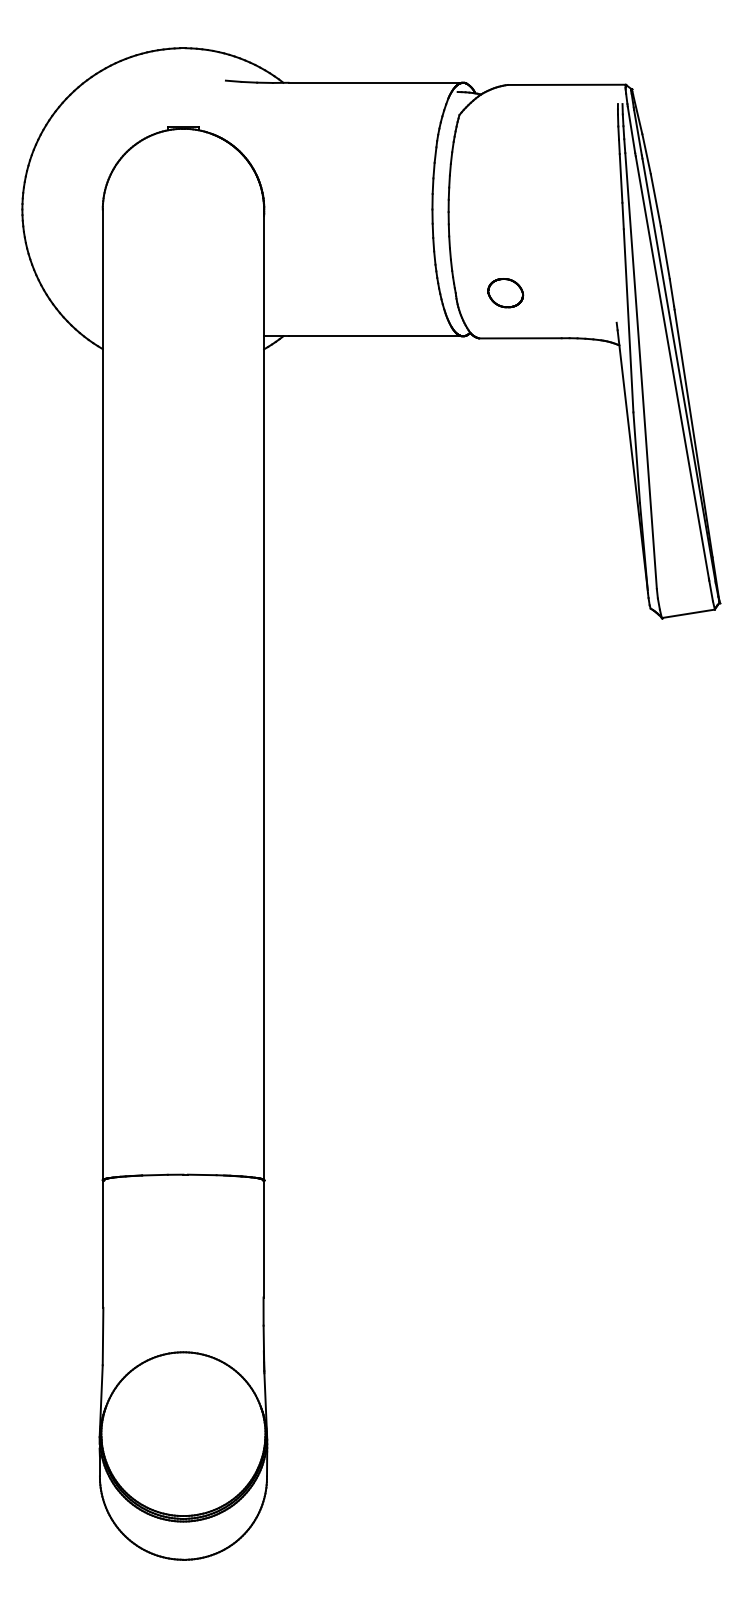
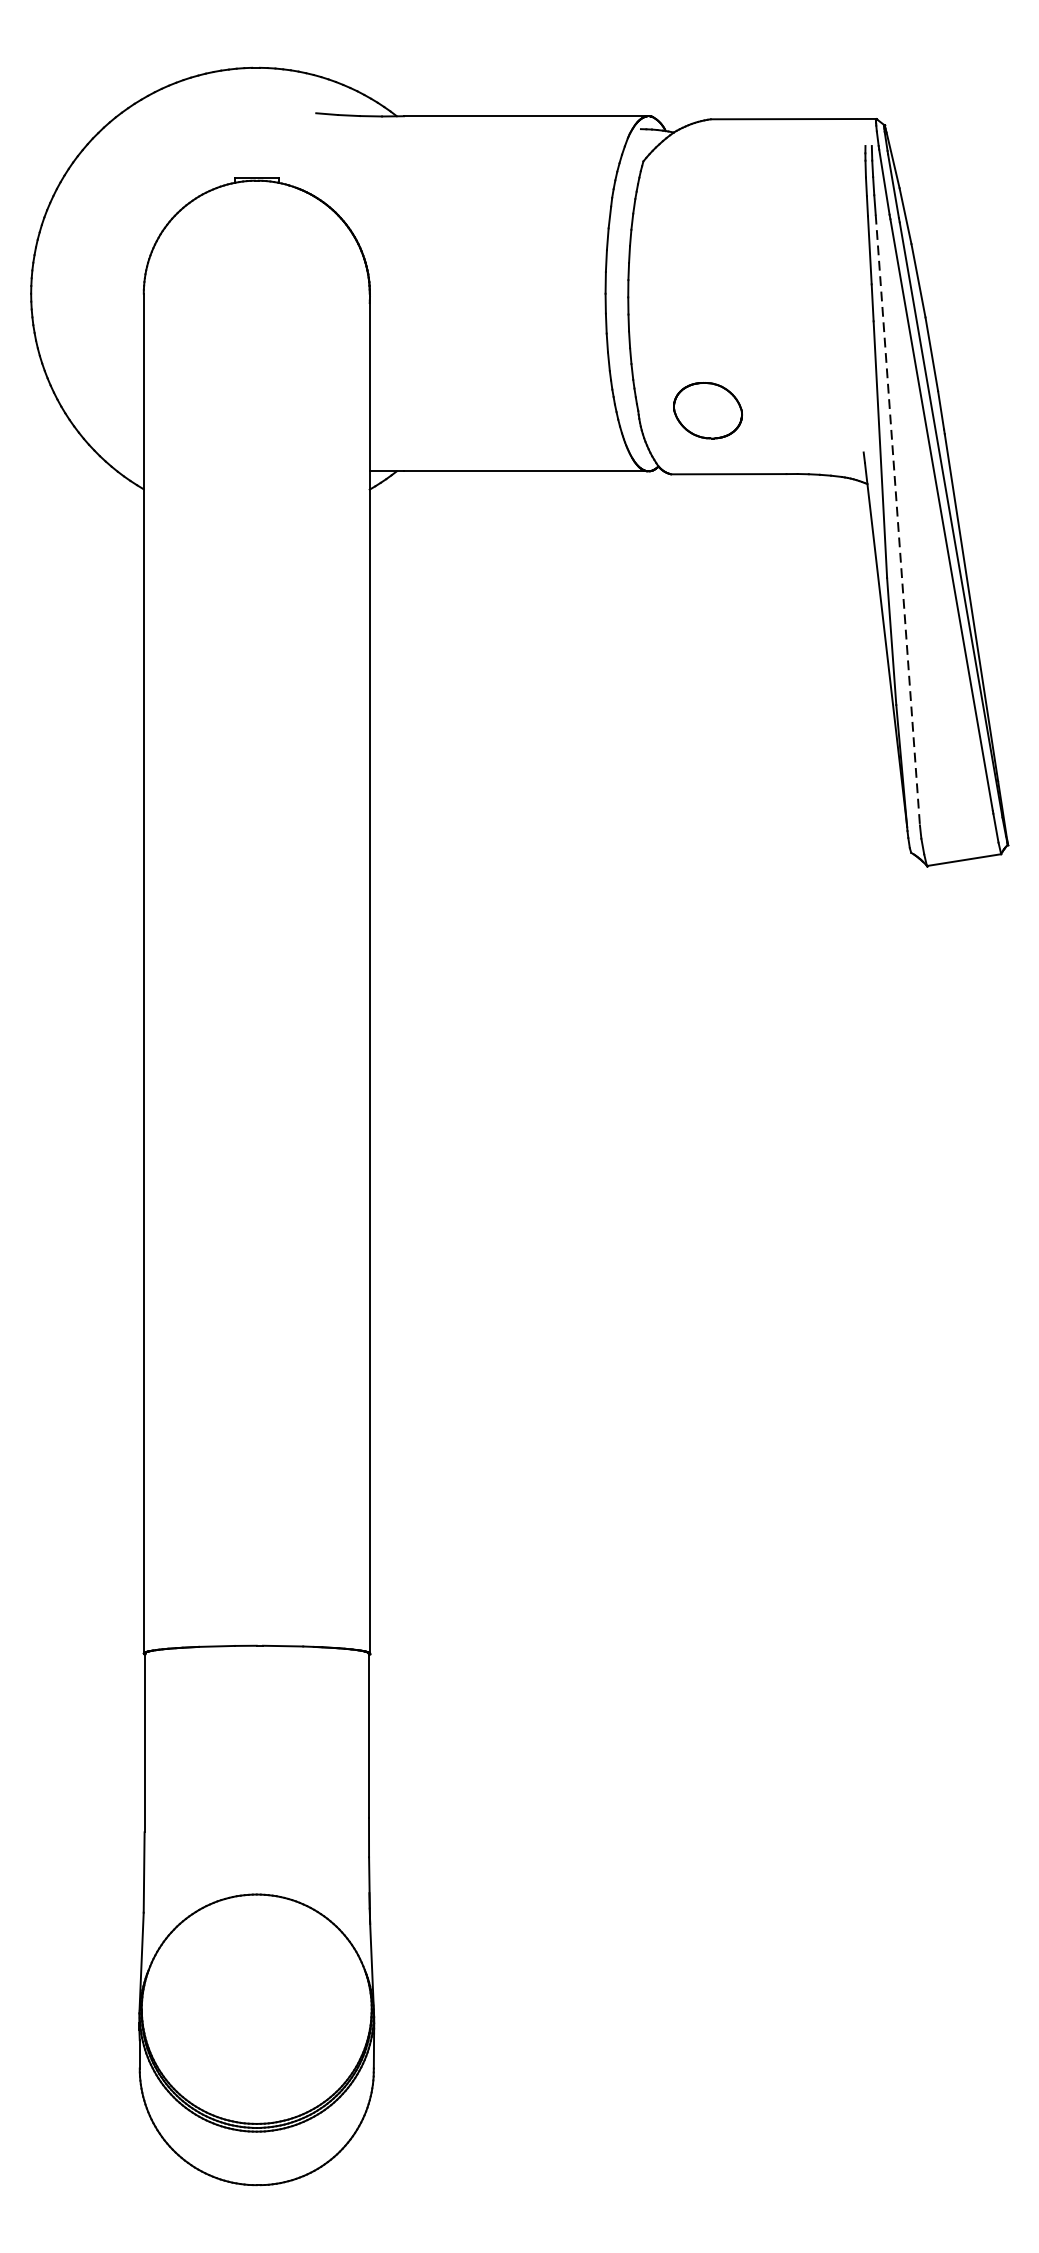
part: (505, 293) -> (707, 411), size x1.4
line: (641, 371) -> (898, 520), solid -> dashed

